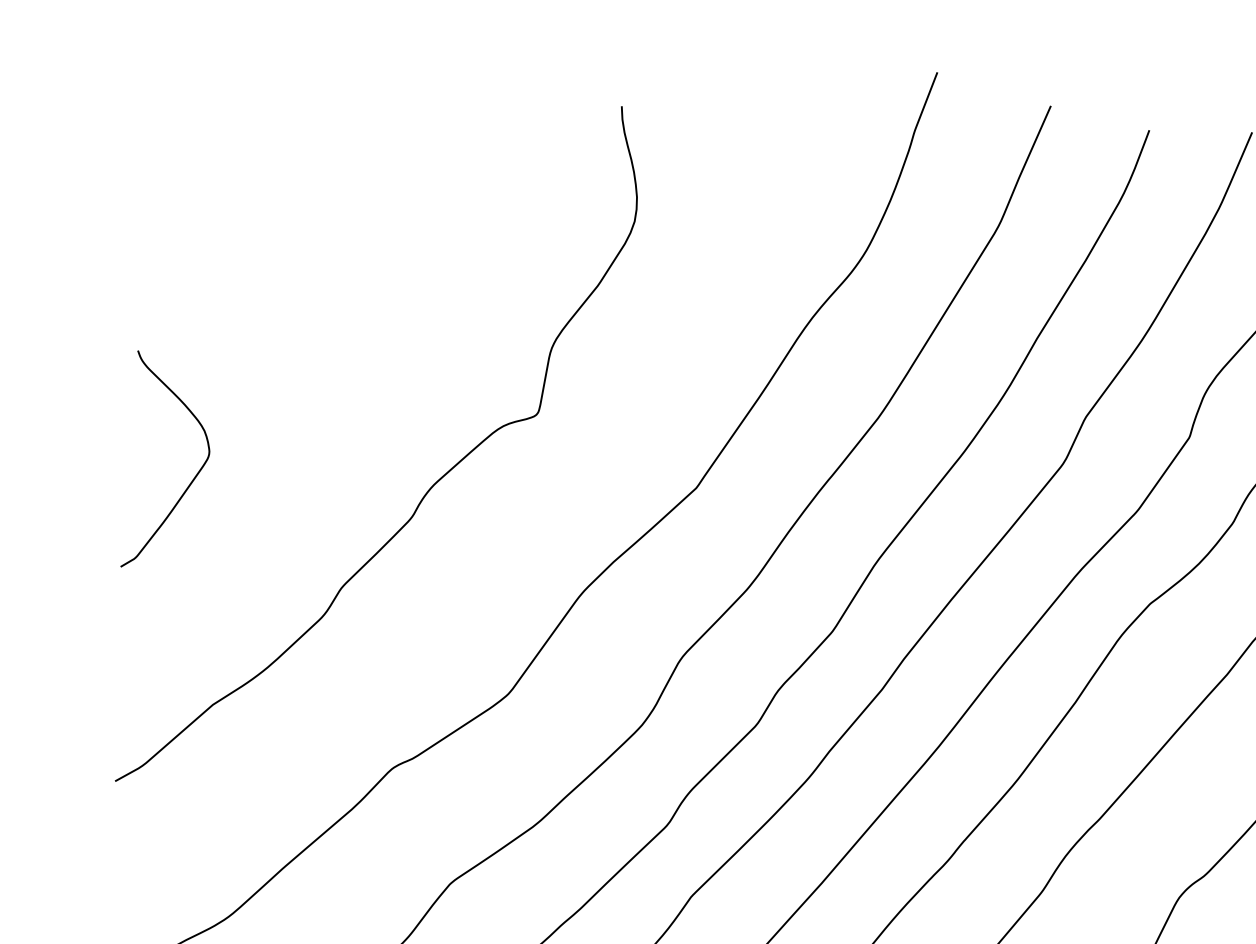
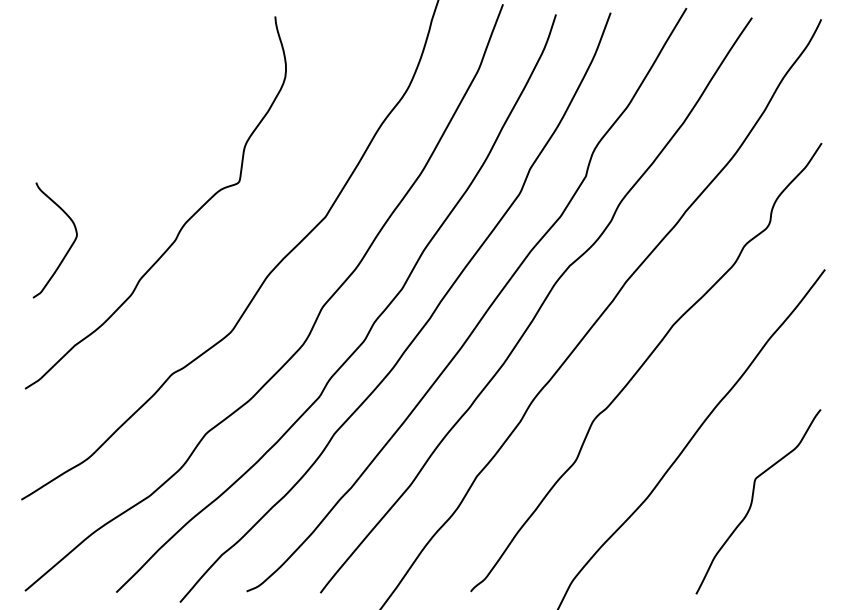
curve: (190, 481) -> (67, 250), moved

